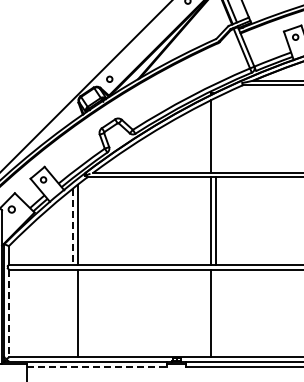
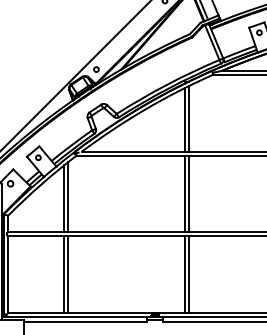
line: (215, 135) -> (189, 118), added
line: (72, 227) -> (63, 199), dashed -> solid
line: (8, 313) -> (7, 274), dashed -> solid
line: (72, 313) -> (63, 274), added
line: (215, 313) -> (189, 274), added
line: (97, 367) -> (85, 322), dashed -> solid

